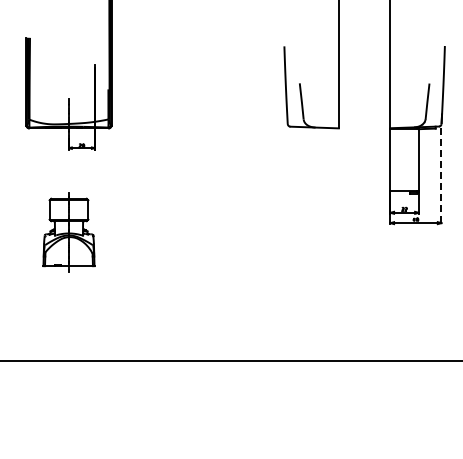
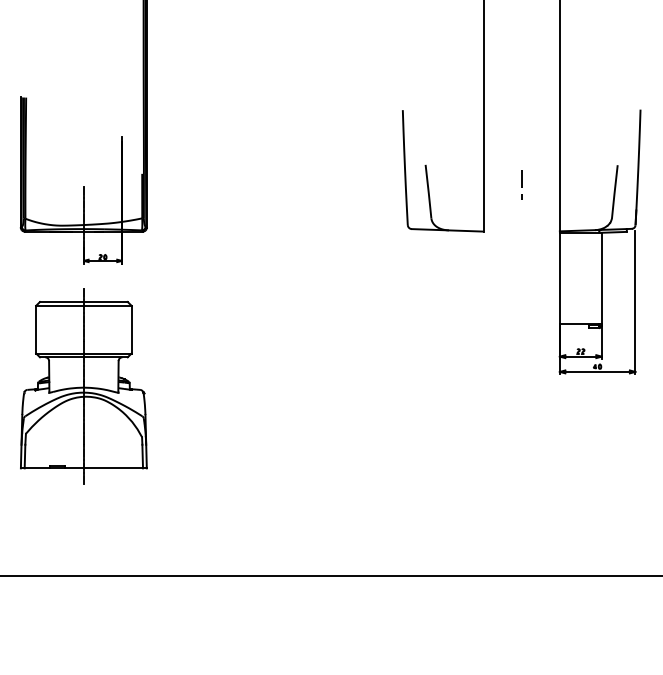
line: (364, 96) -> (521, 184), added
line: (441, 176) -> (635, 302), dashed -> solid
part: (68, 232) -> (83, 385), size x1.67

